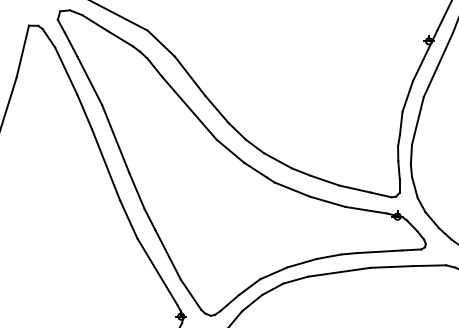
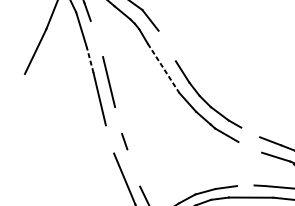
line: (189, 75) -> (166, 45), removed
line: (89, 80) -> (96, 38), removed
line: (189, 108) -> (163, 68), solid -> dashed
line: (84, 112) -> (90, 60), solid -> dashed
line: (324, 180) -> (250, 132), removed
line: (136, 190) -> (118, 120), removed
line: (327, 201) -> (250, 147), removed
line: (128, 219) -> (109, 139), removed
line: (167, 254) -> (133, 167), removed
line: (328, 256) -> (245, 185), removed

